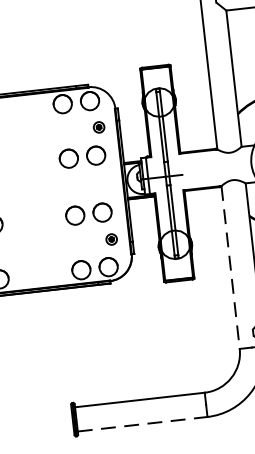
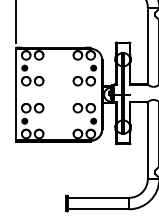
line: (229, 267) -> (147, 140), dashed -> solid
line: (142, 424) -> (98, 209), dashed -> solid

